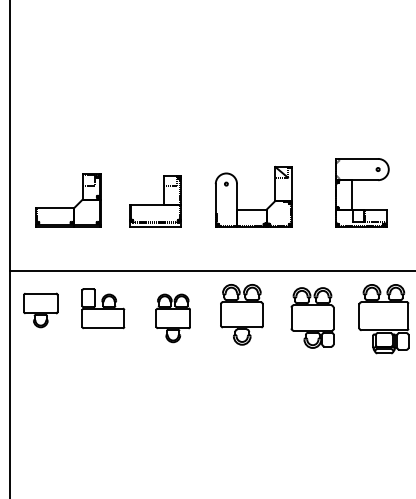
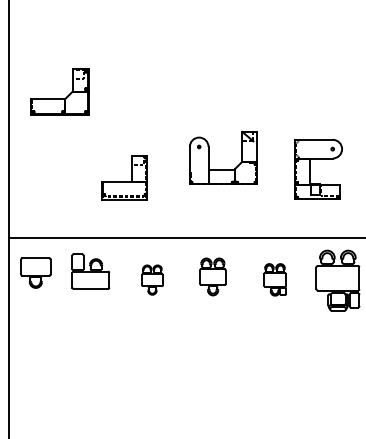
part: (155, 200) -> (124, 177), moved
part: (67, 207) -> (59, 98), moved
part: (254, 209) -> (223, 169), moved
part: (241, 314) -> (212, 276), size x0.7
part: (173, 317) -> (152, 279), size x0.7
part: (311, 317) -> (274, 279), size x0.6

